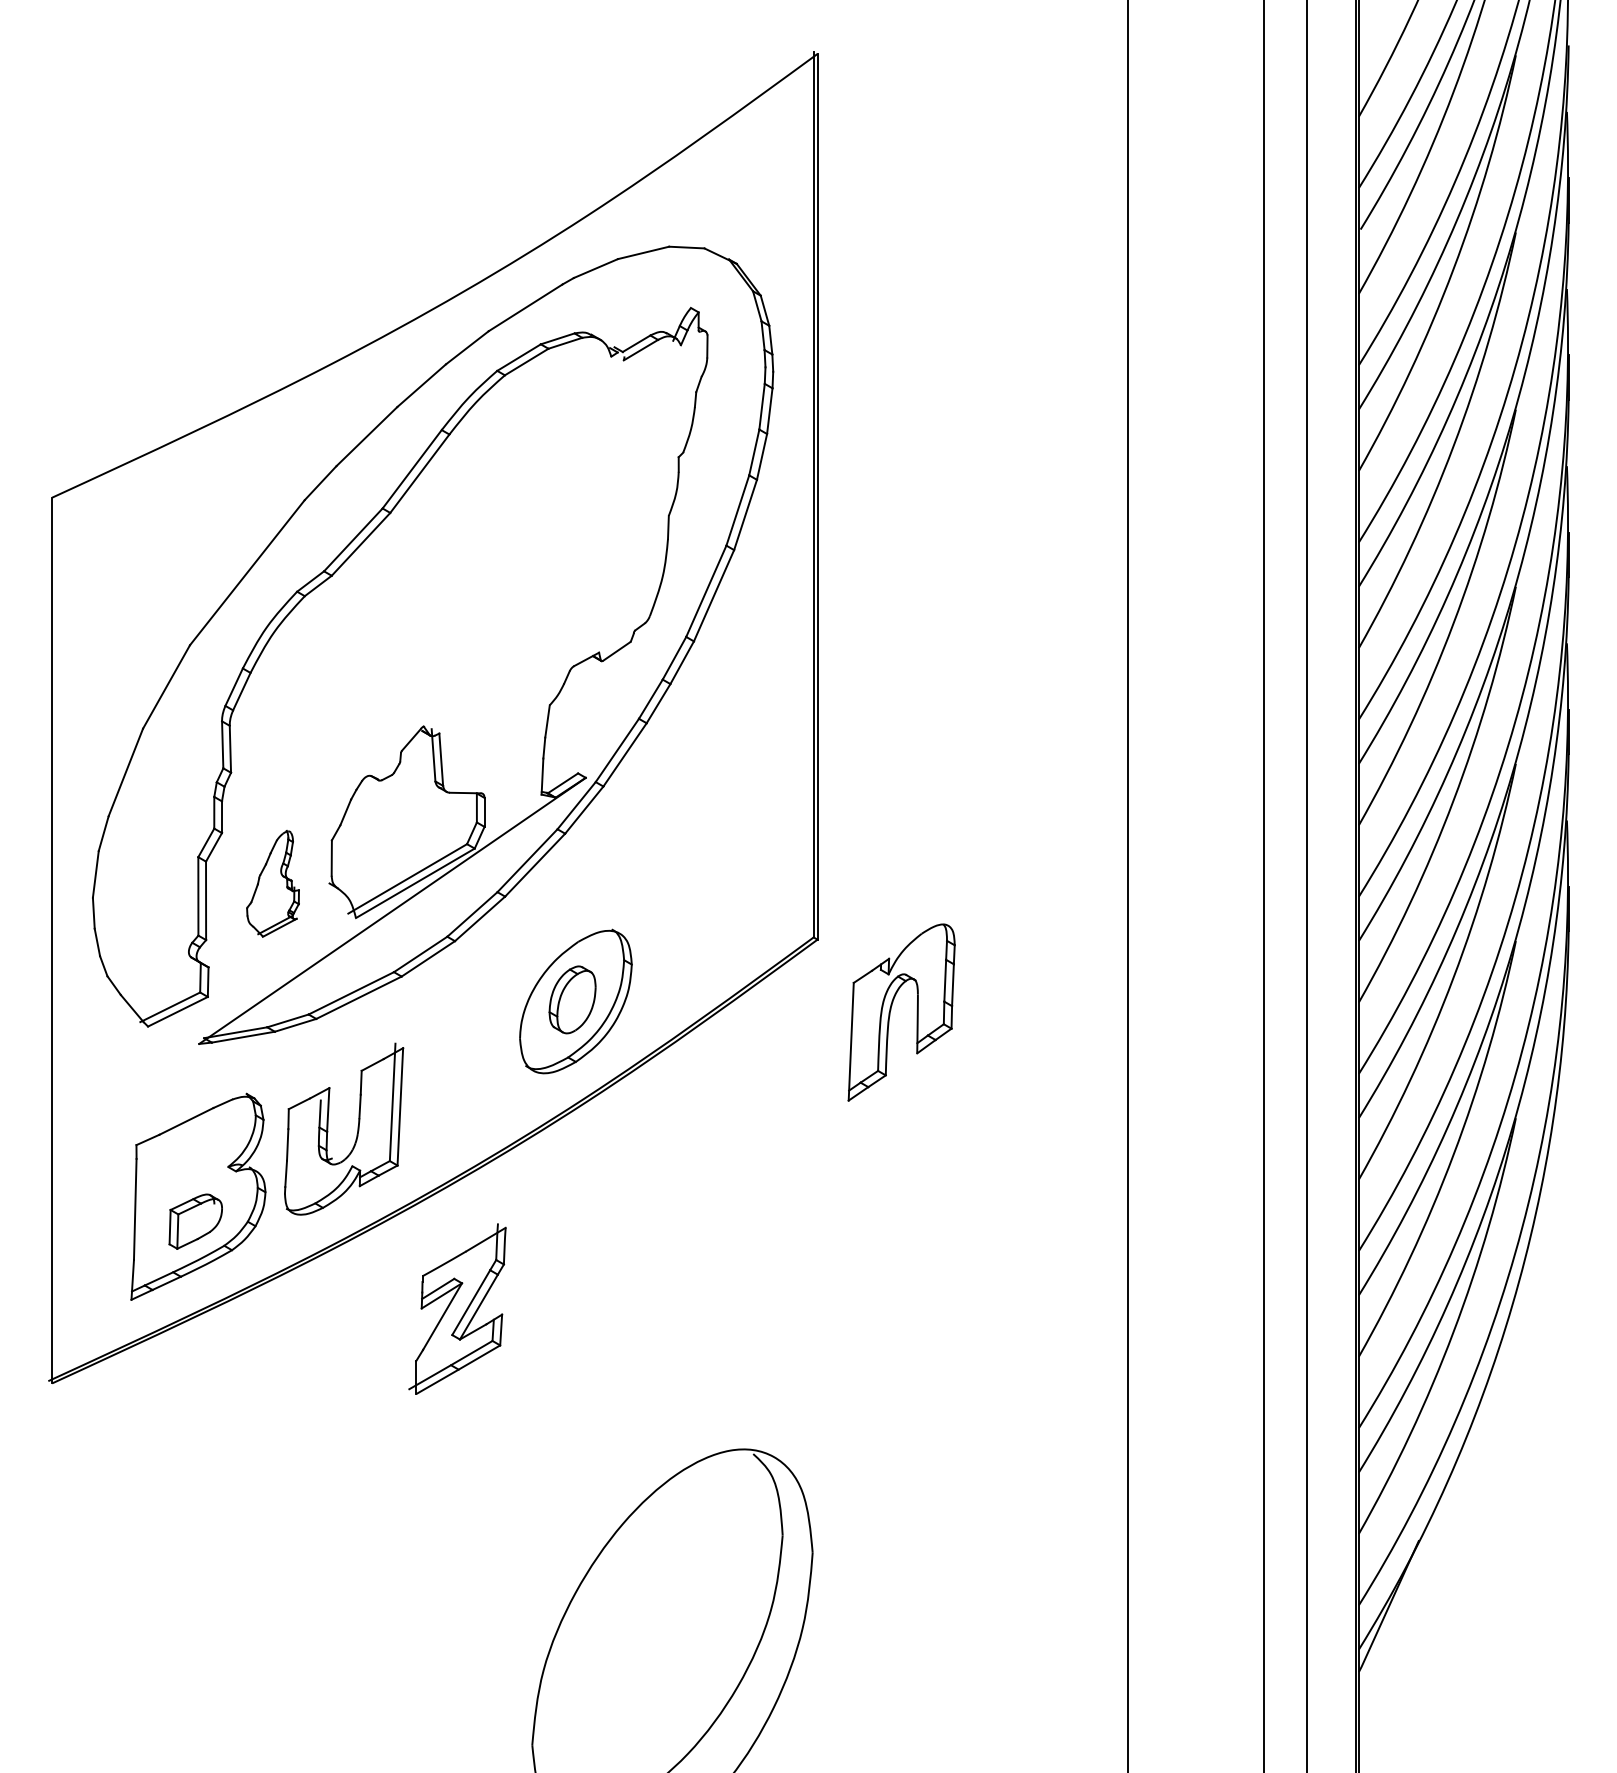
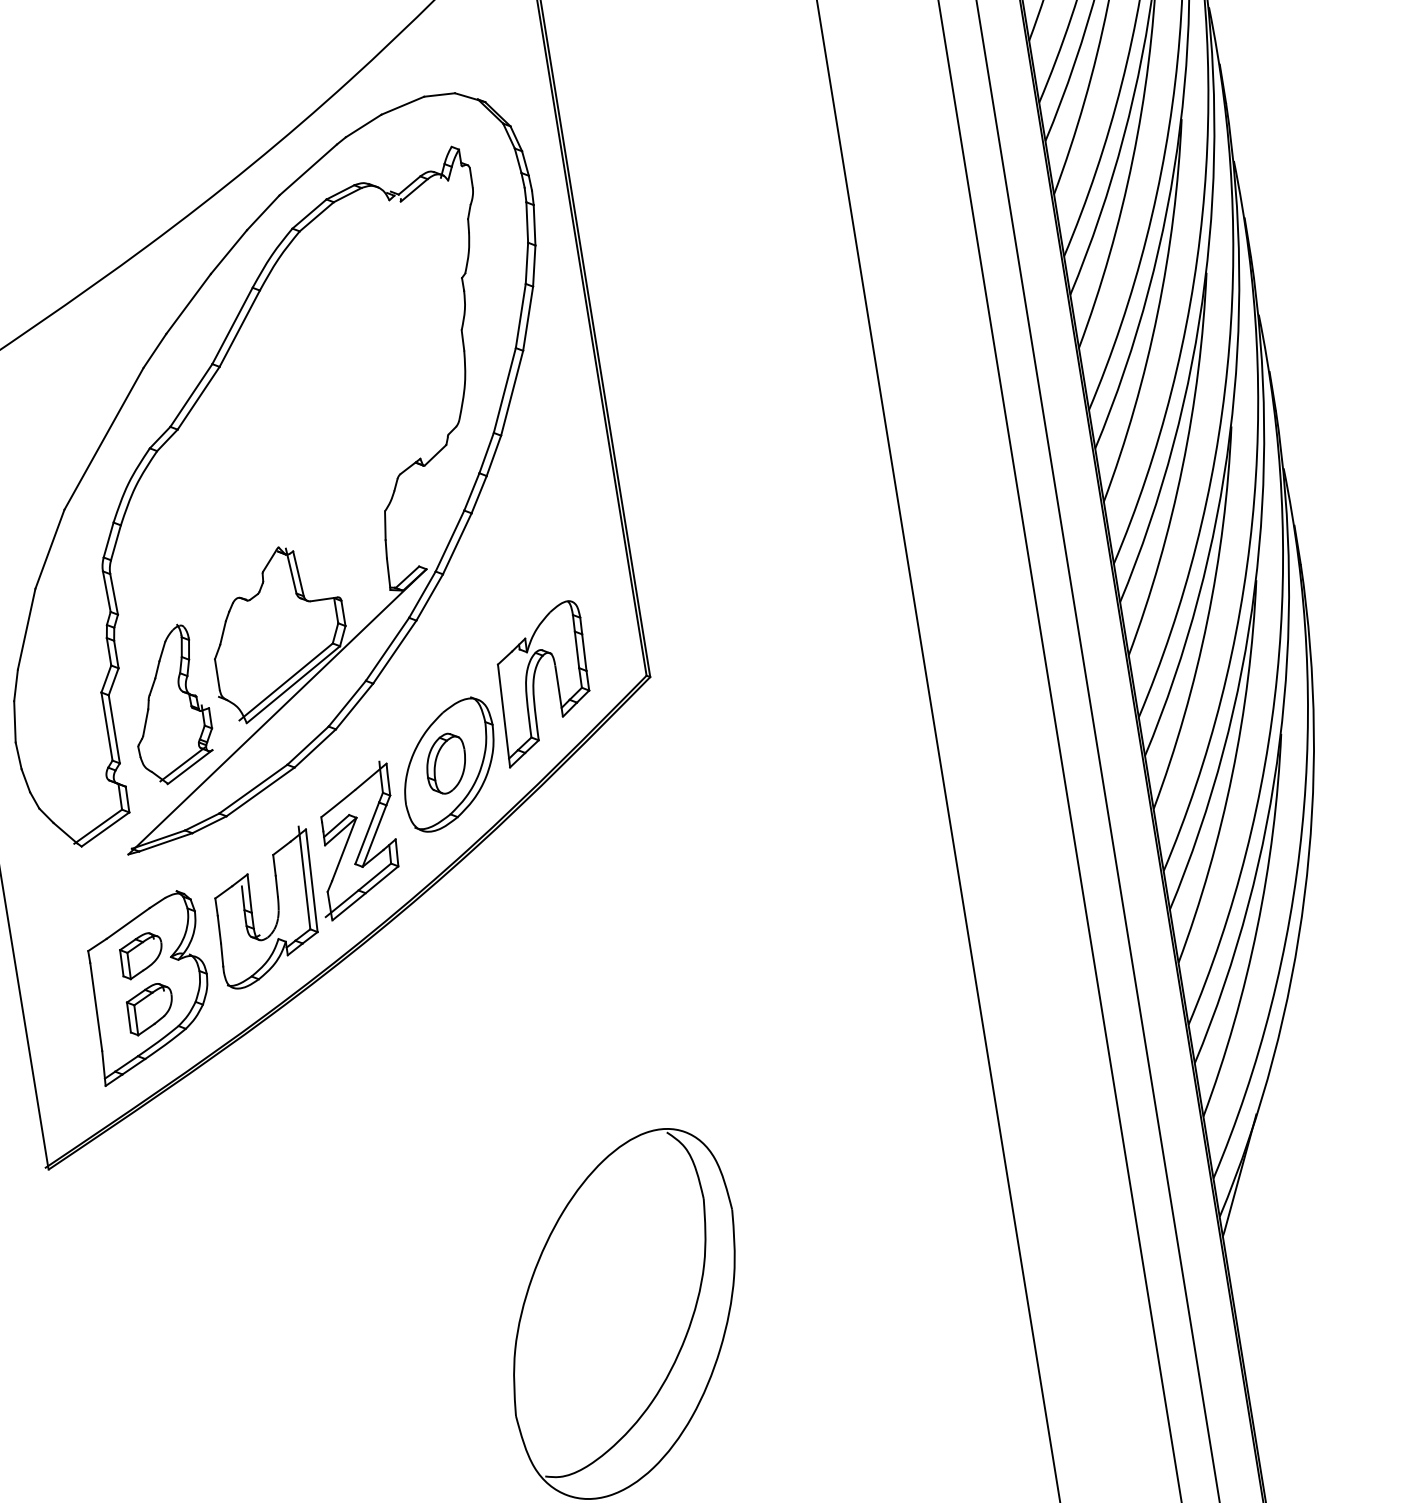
part: (272, 883) -> (169, 704), size x1.67
part: (891, 1010) -> (534, 683), moved
part: (195, 1160) -> (141, 956), added
part: (457, 1308) -> (356, 840), moved

